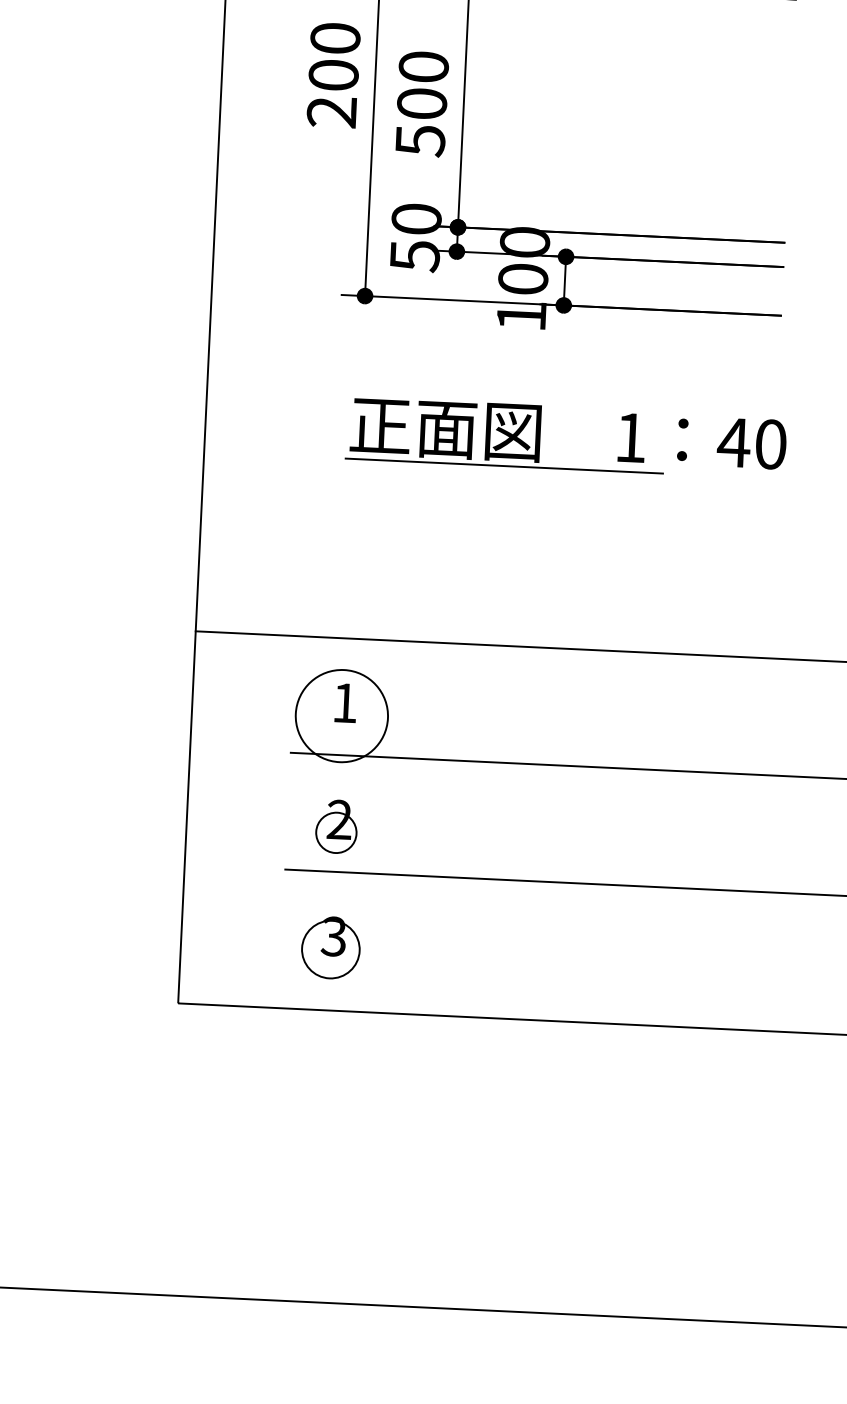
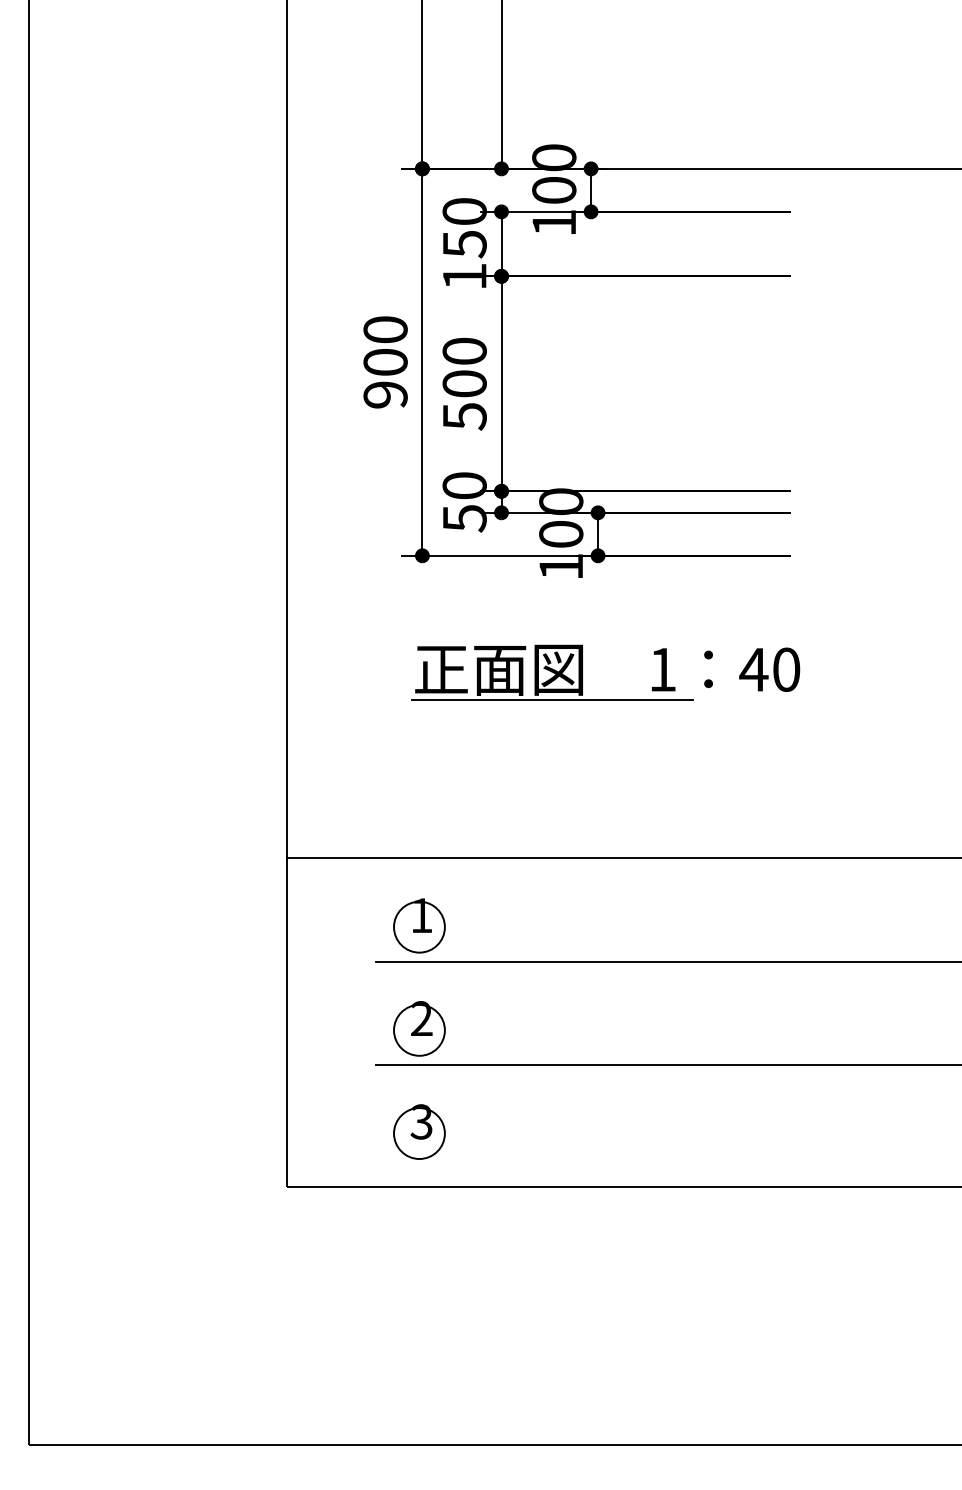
text: (331, 111) -> (385, 394), 200 -> 900
circle: (341, 715) -> (419, 926), size x0.62
circle: (336, 831) -> (419, 1029), size x1.43

